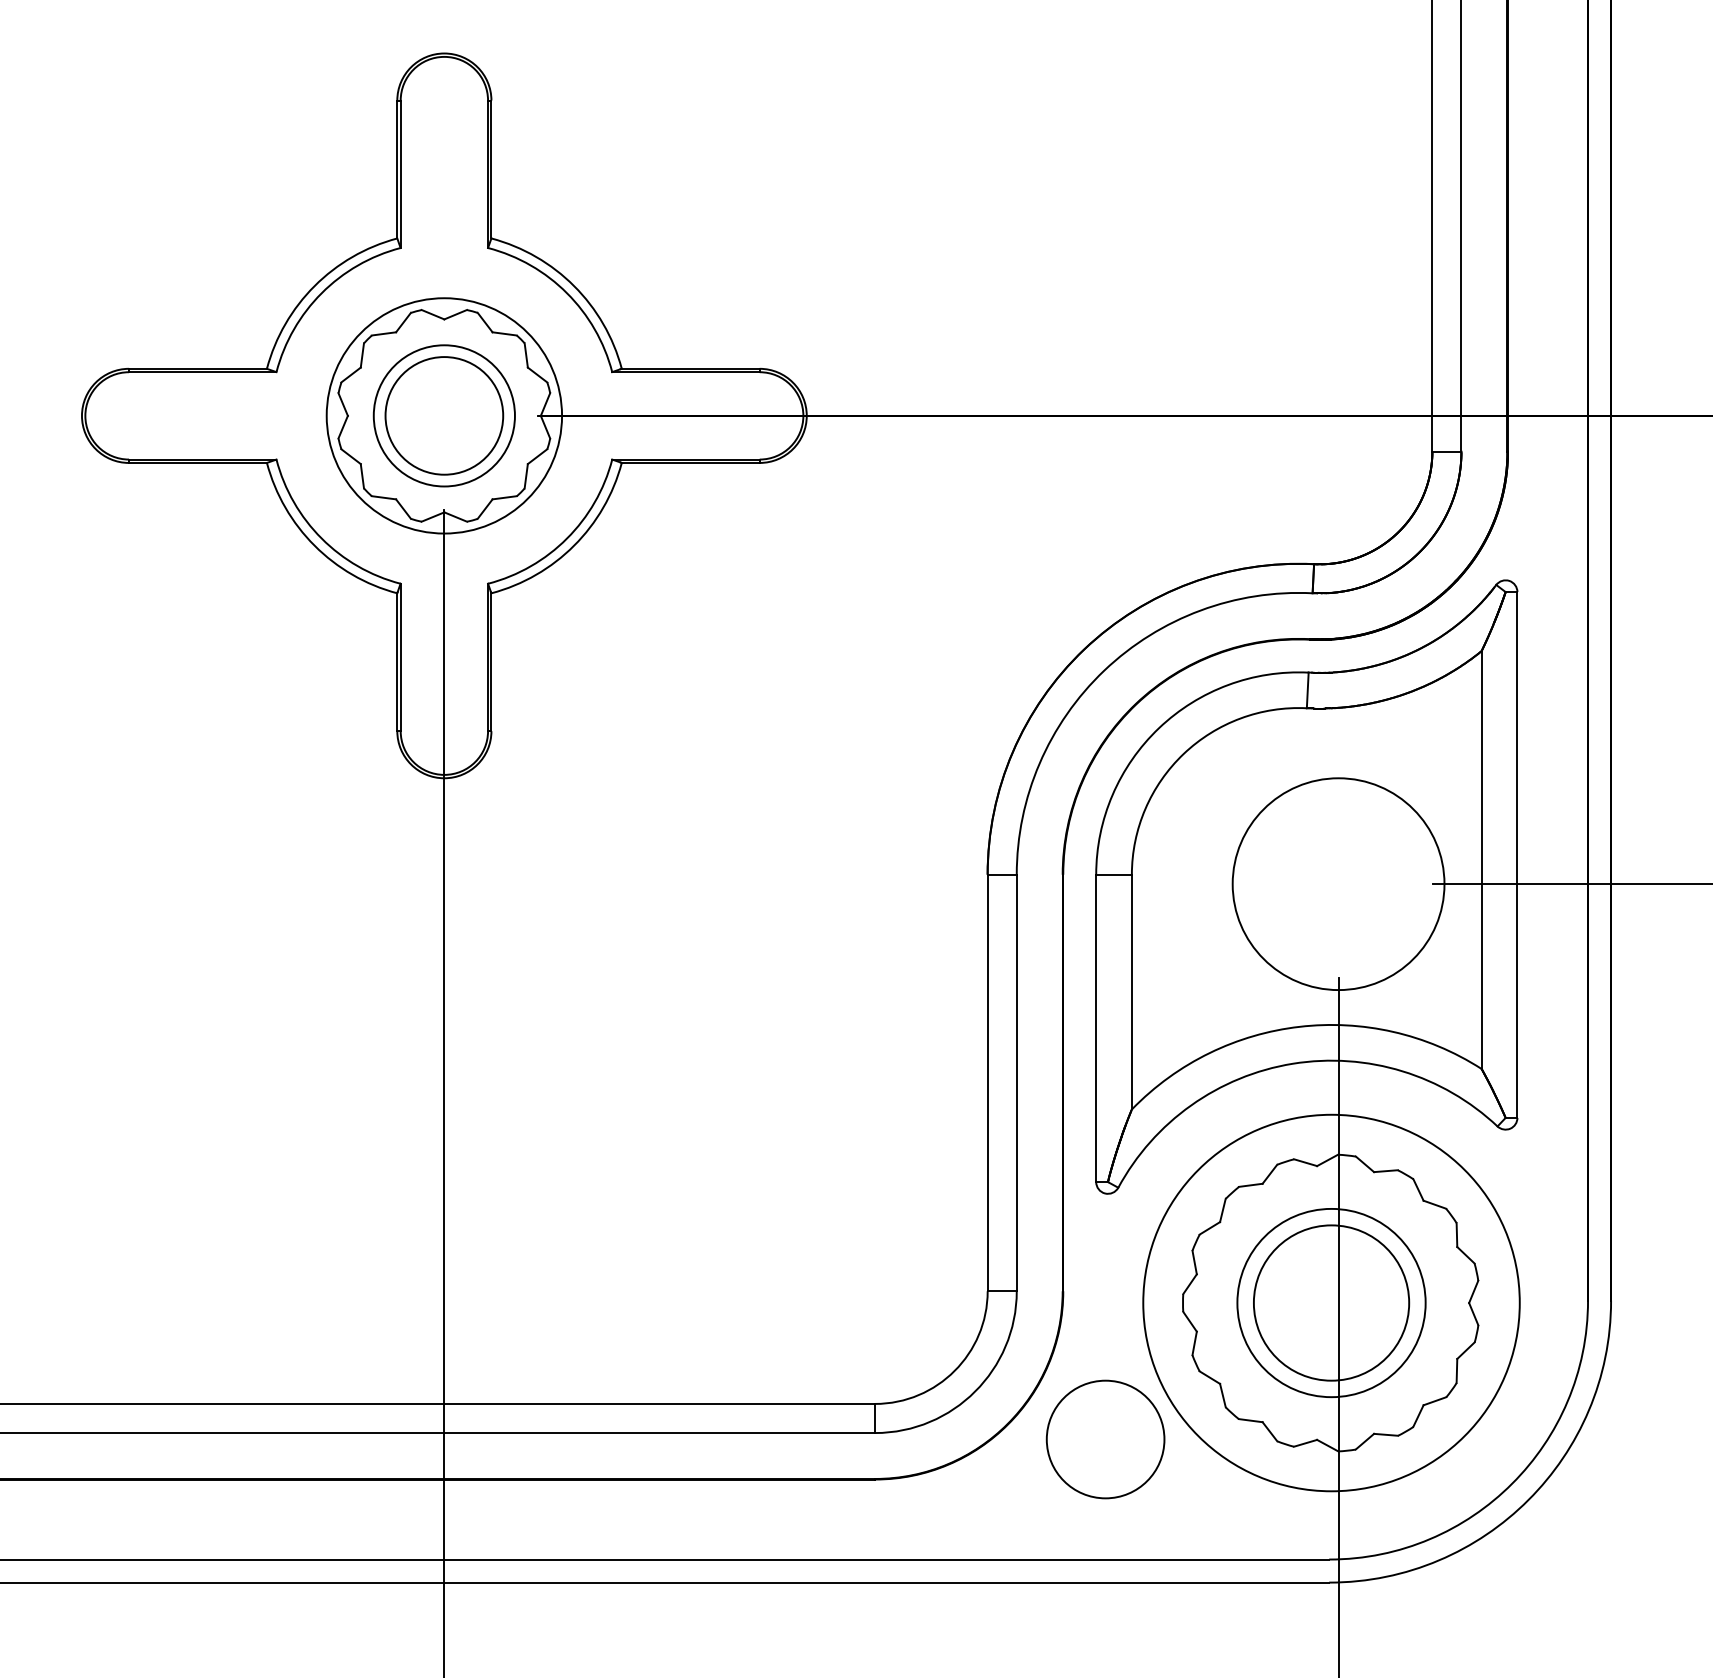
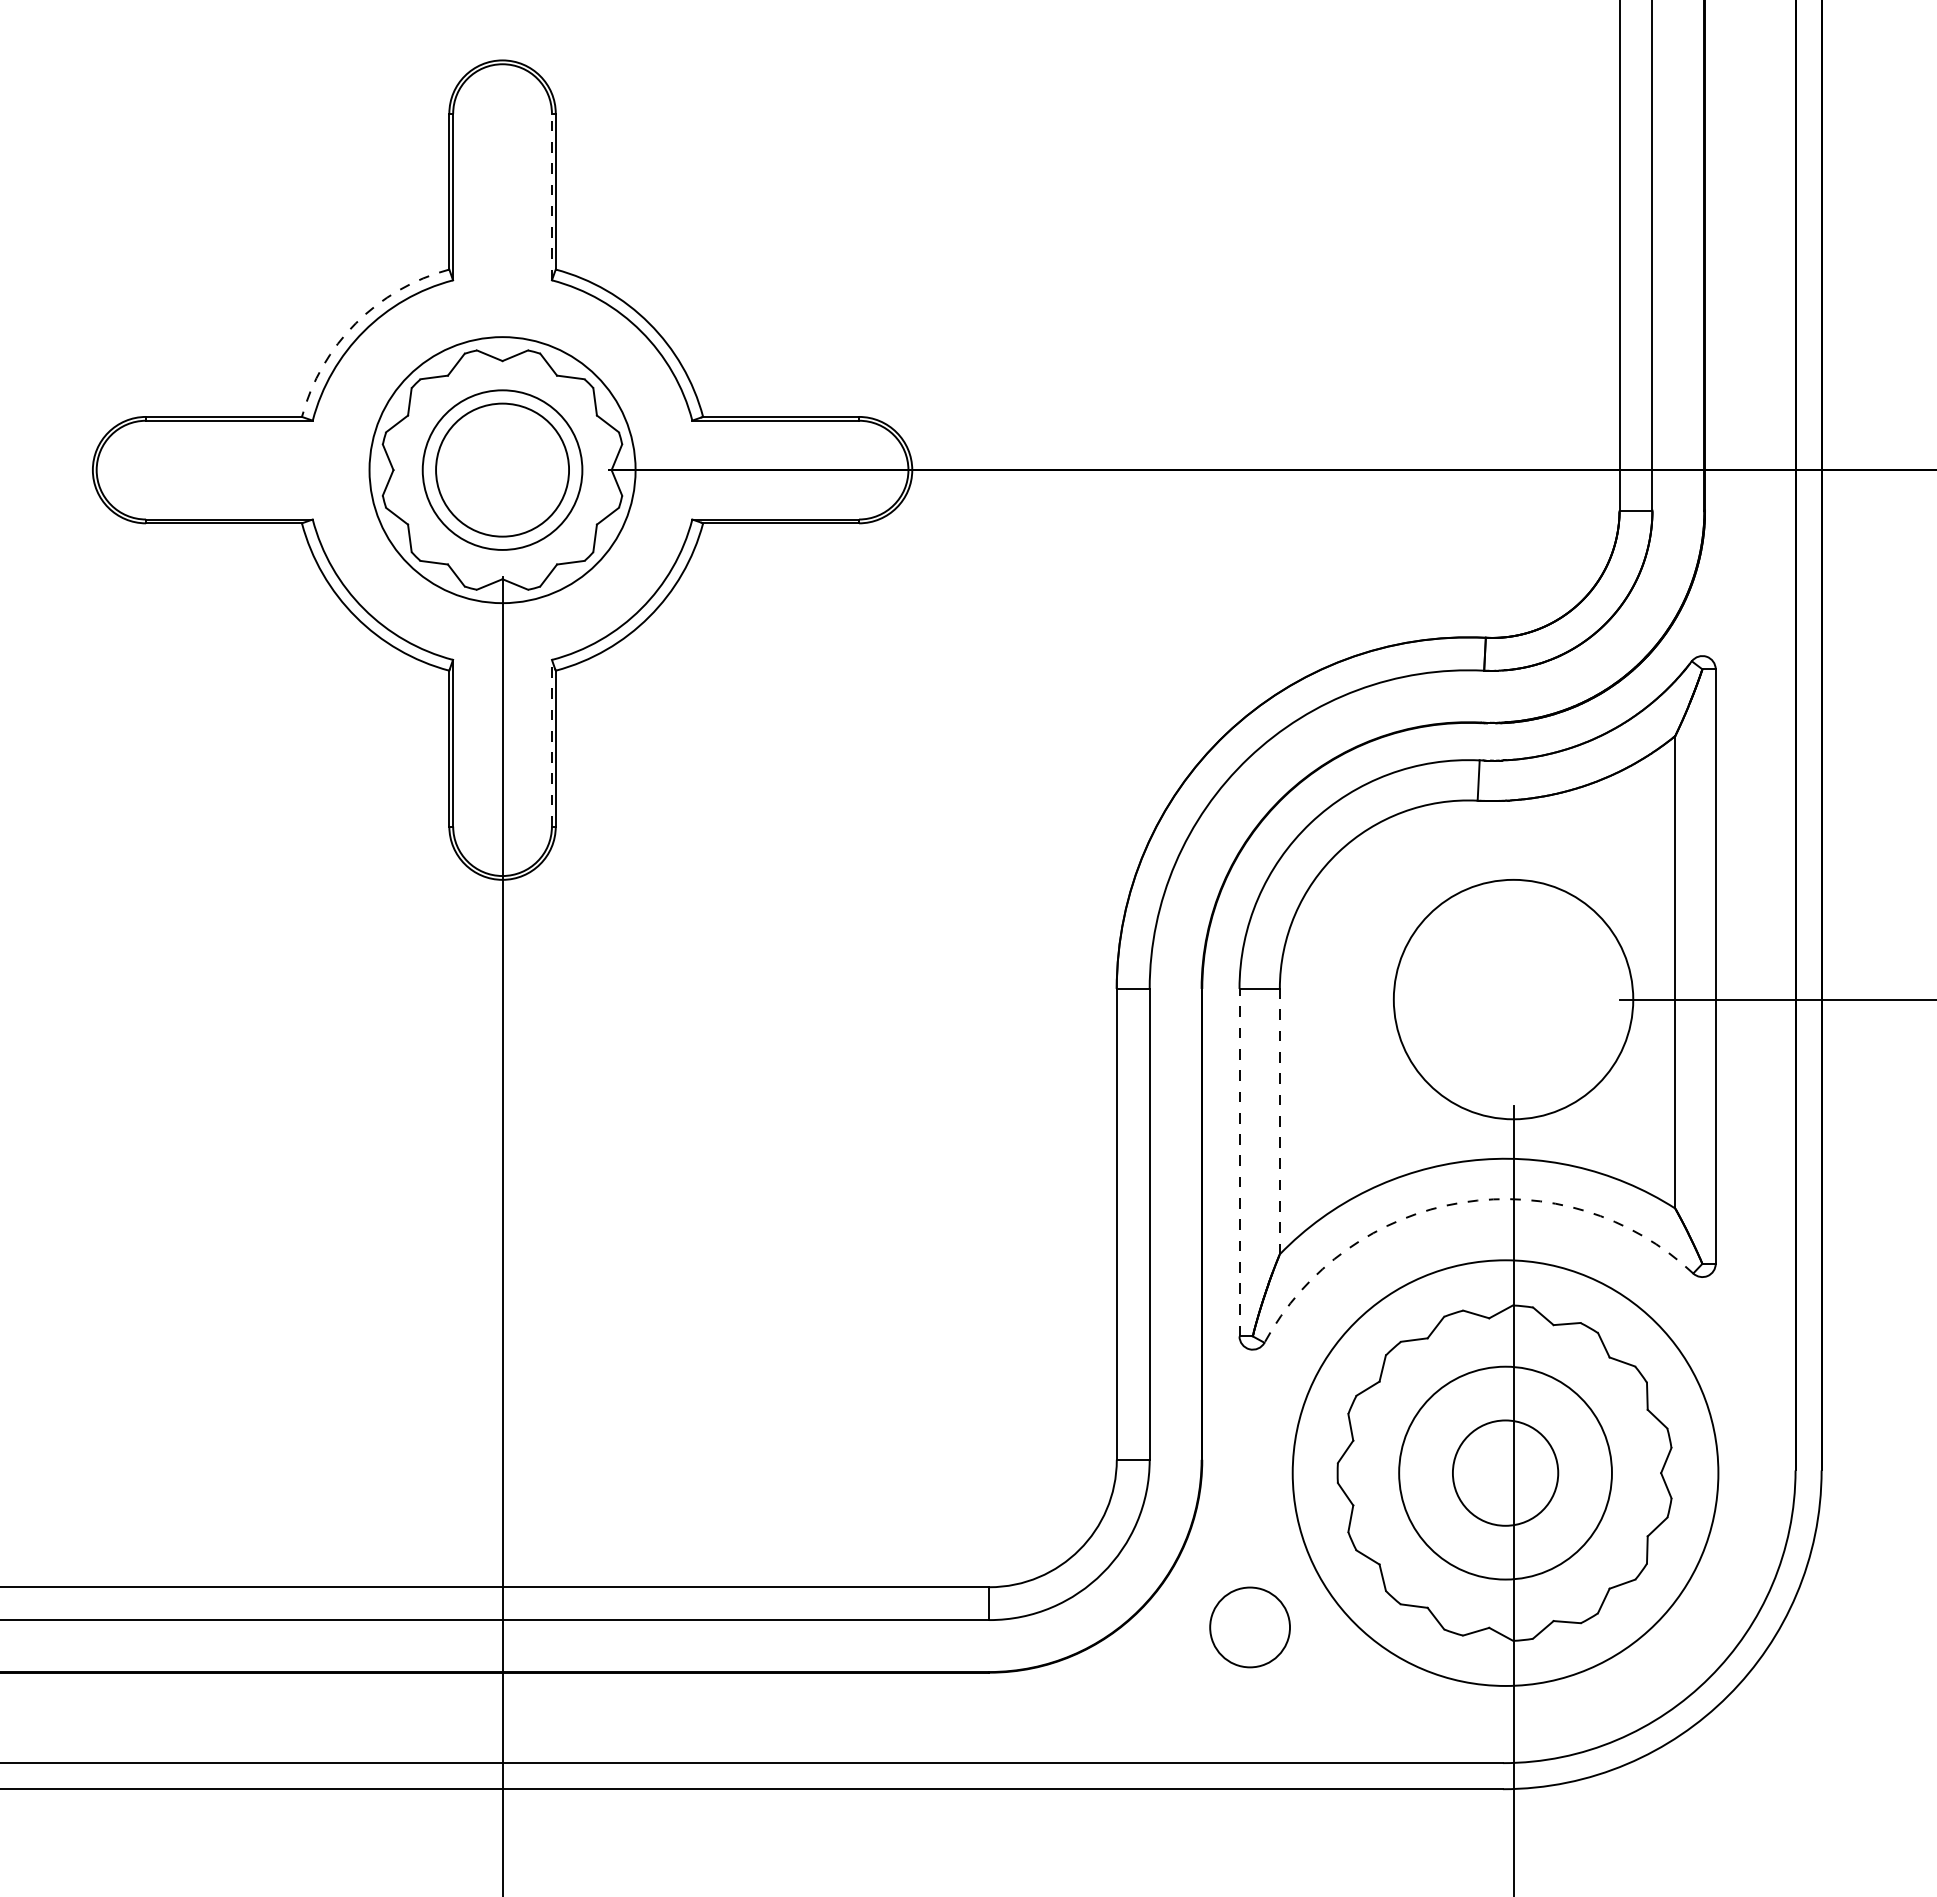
line: (487, 173) -> (551, 196), solid -> dashed
arc: (314, 286) -> (355, 323), solid -> dashed
line: (487, 656) -> (551, 742), solid -> dashed
line: (1131, 992) -> (1279, 1121), solid -> dashed
line: (1096, 1028) -> (1239, 1162), solid -> dashed
arc: (1292, 1063) -> (1461, 1202), solid -> dashed
circle: (1331, 1302) -> (1505, 1472), size x0.6
circle: (1105, 1439) -> (1249, 1627), size x0.6

